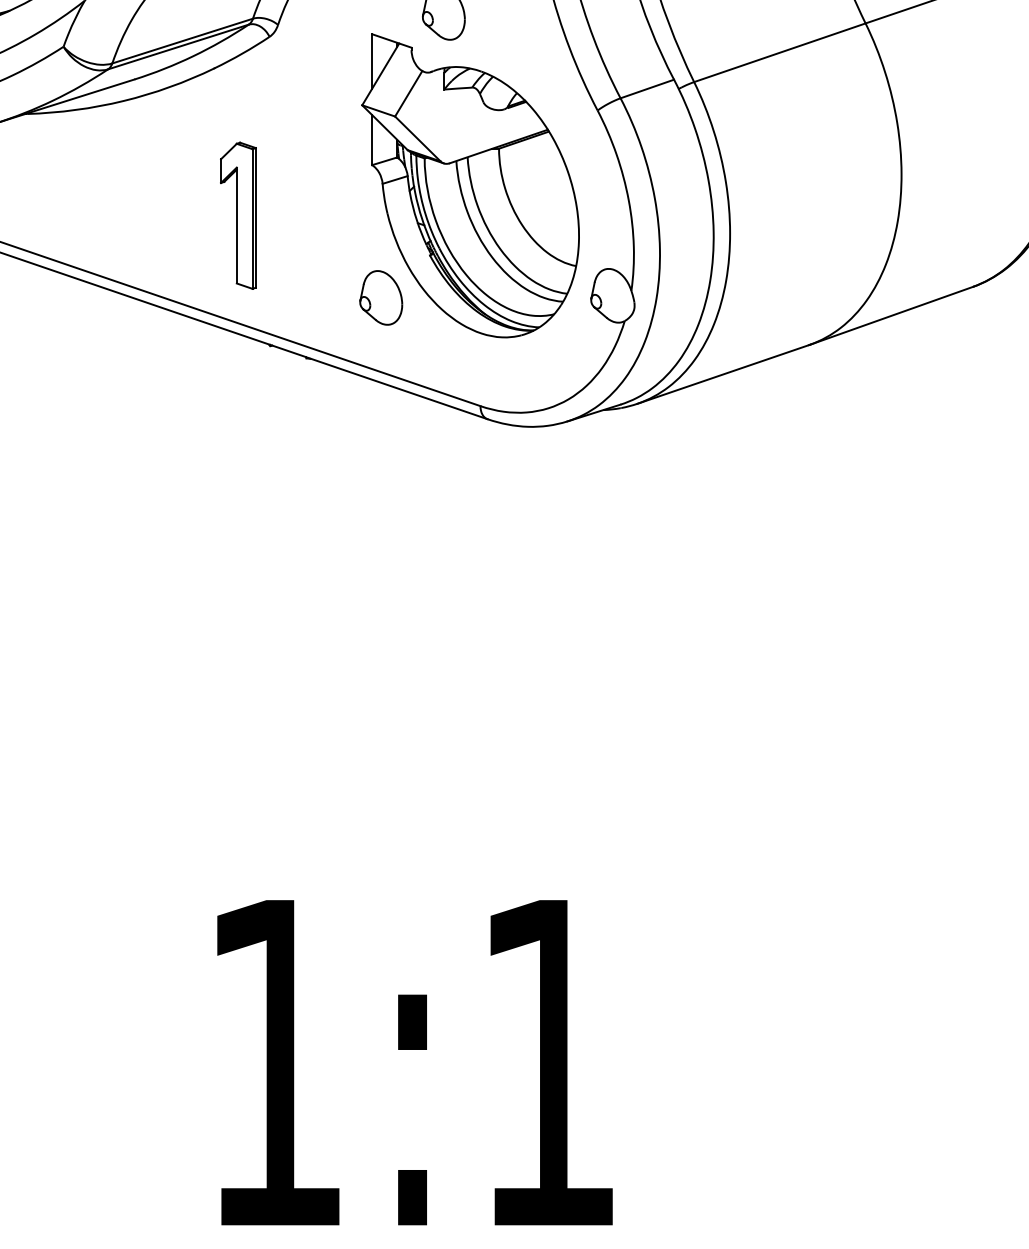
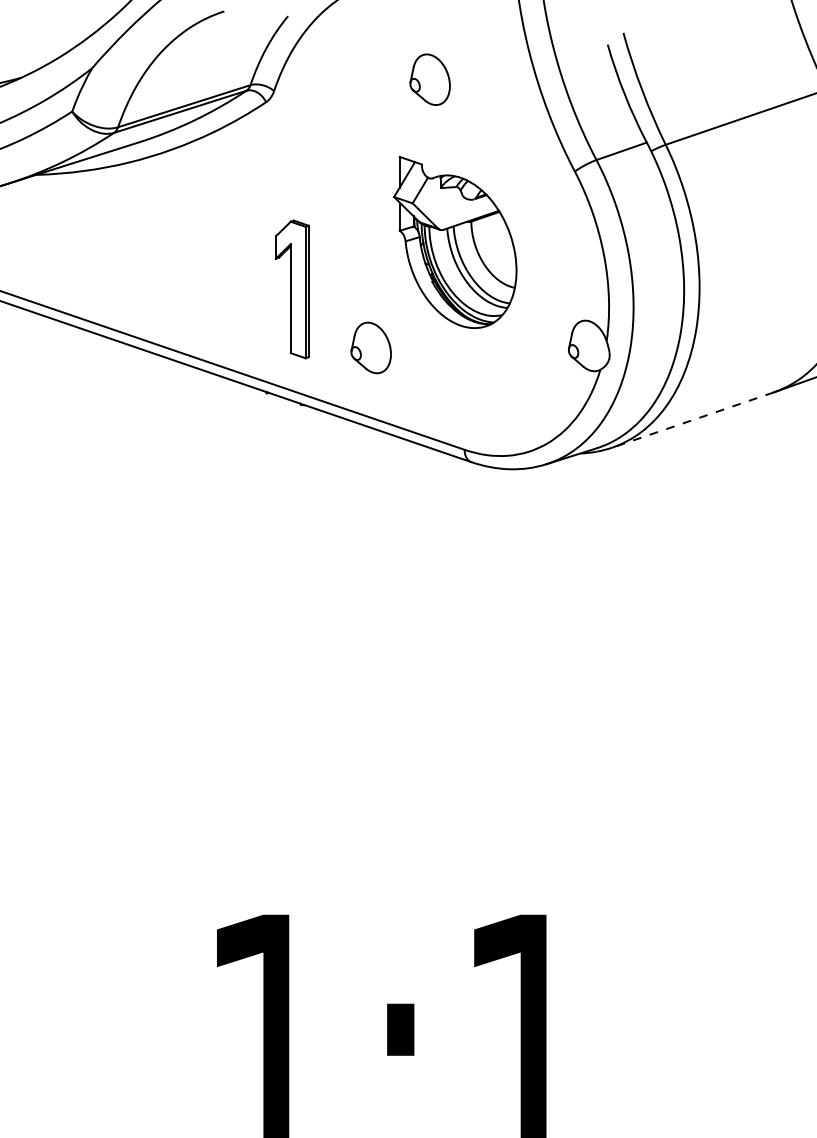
part: (470, 185) -> (455, 242), size x0.6
part: (238, 215) -> (292, 289), moved
line: (723, 374) -> (693, 420), solid -> dashed

